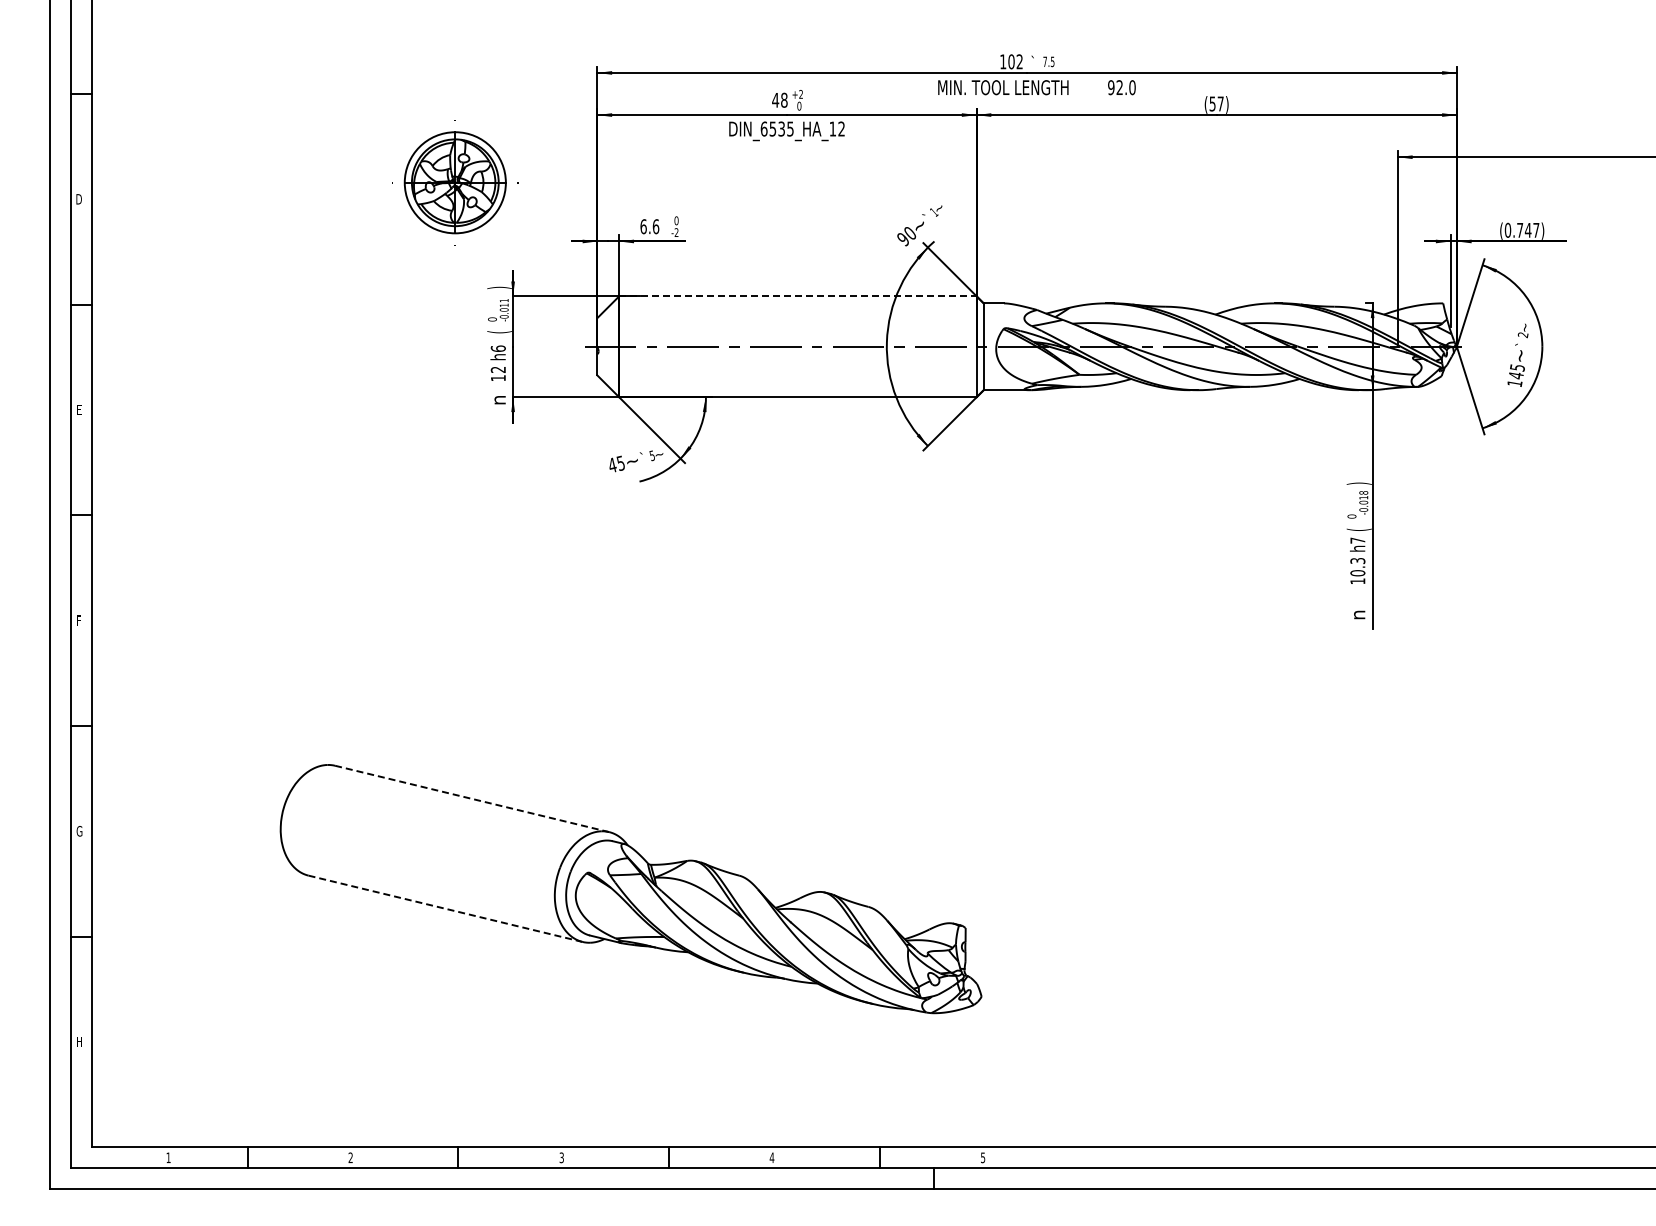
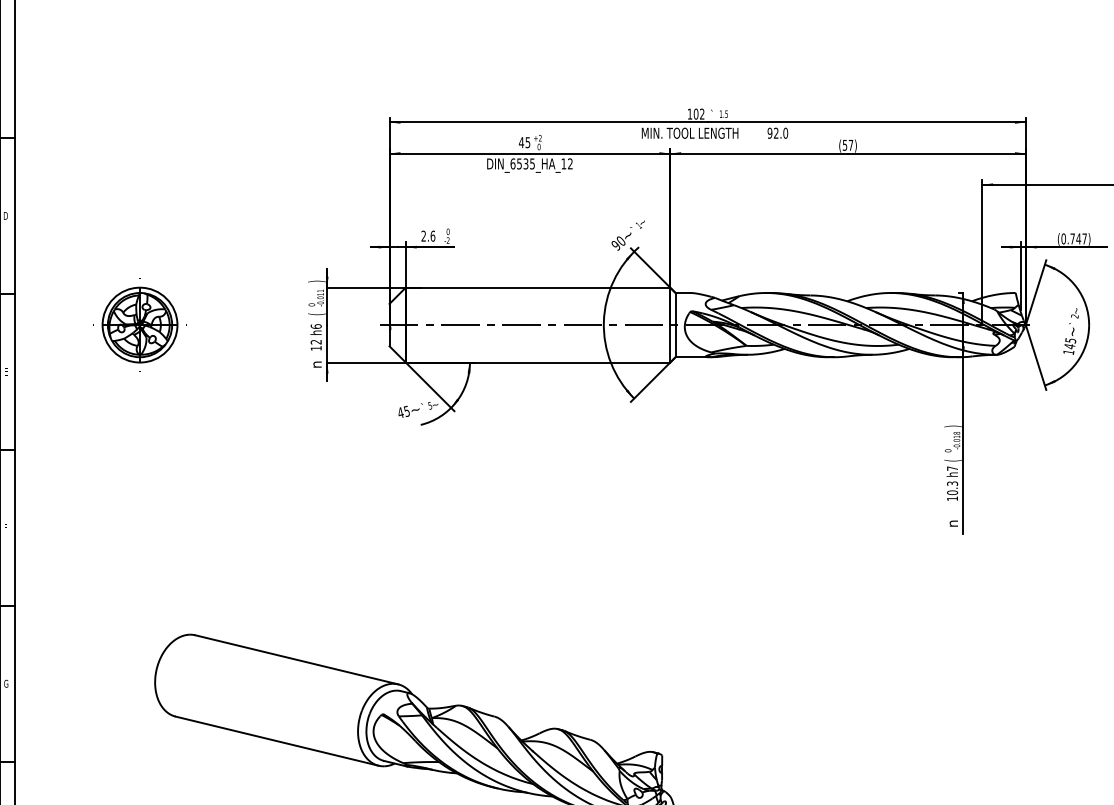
text: (1044, 61) -> (720, 113), 7.5 -> 1.5
text: (784, 99) -> (528, 142), 48 -> 45
part: (455, 182) -> (140, 324), moved
text: (643, 226) -> (423, 236), 6.6 -> 2.6
line: (797, 296) -> (537, 287), dashed -> solid
line: (471, 798) -> (296, 659), dashed -> solid
line: (445, 908) -> (277, 740), dashed -> solid

